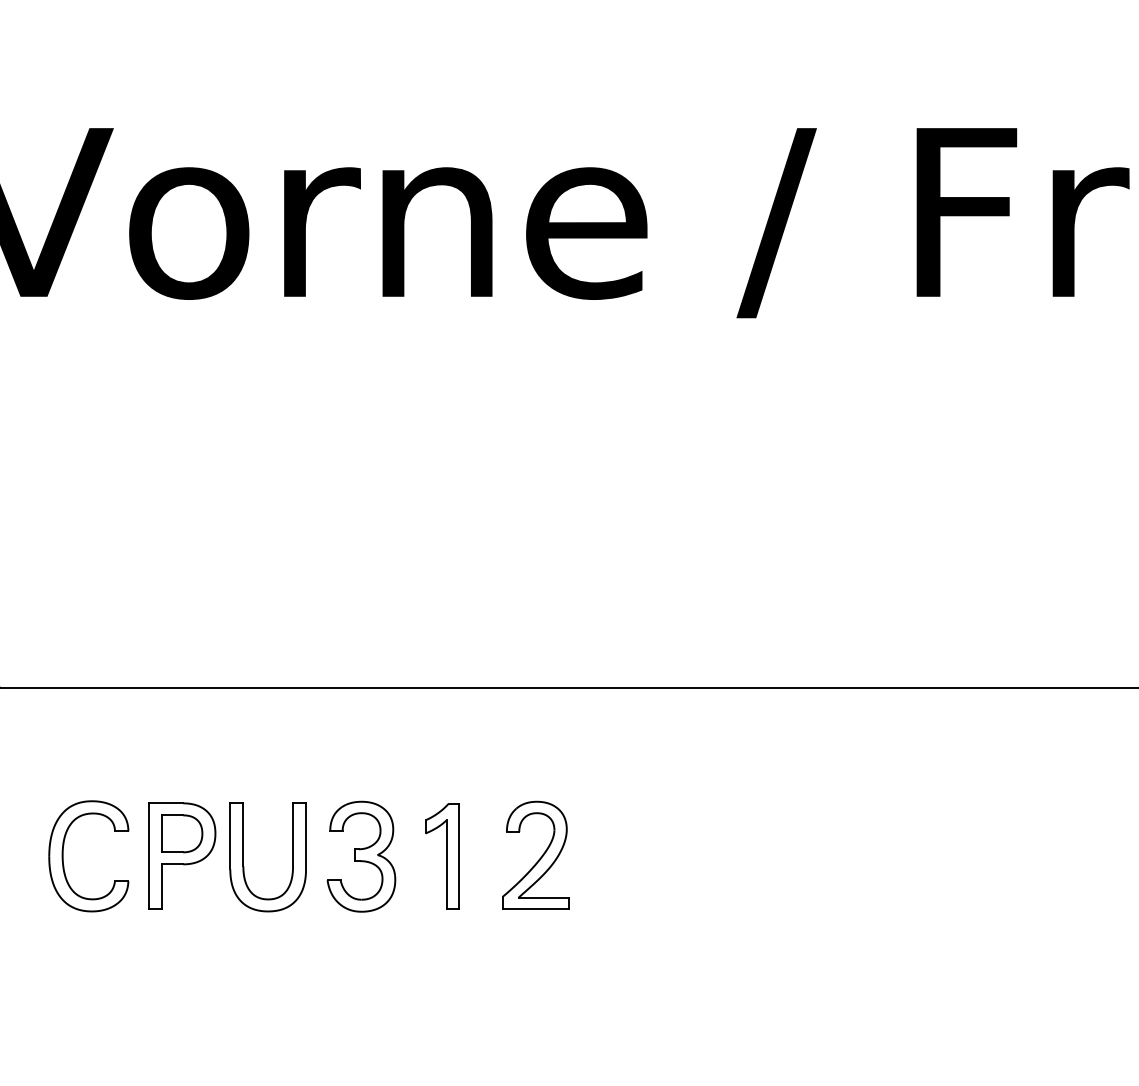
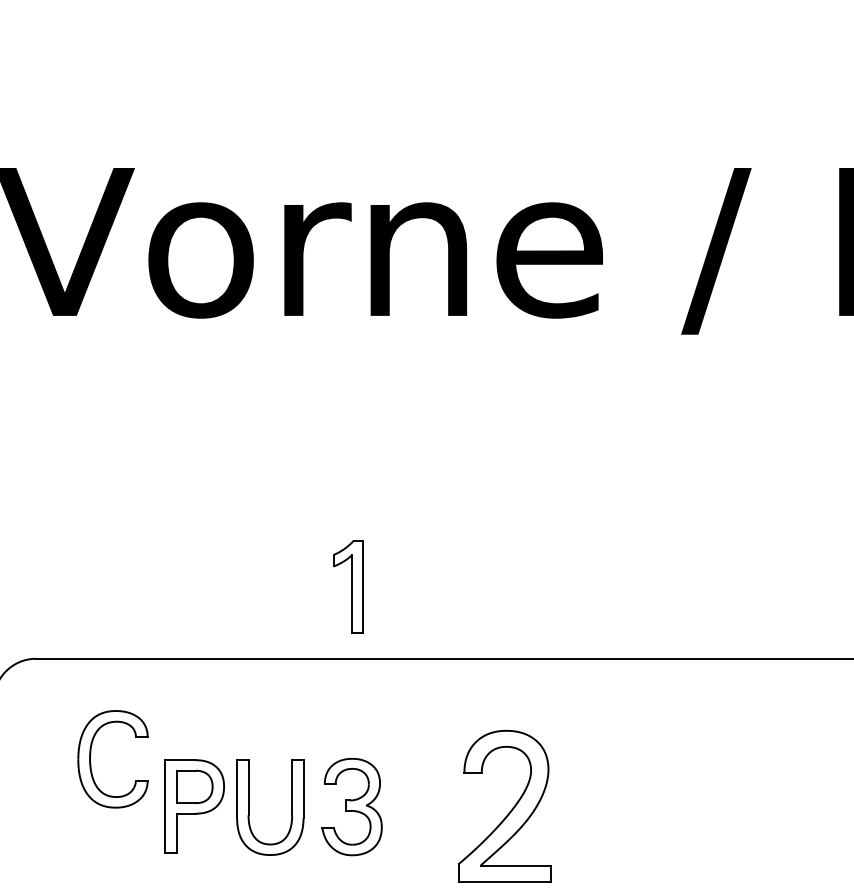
part: (535, 854) -> (504, 805), size x1.6
part: (63, 856) -> (90, 759), moved
part: (442, 856) -> (348, 586), moved

